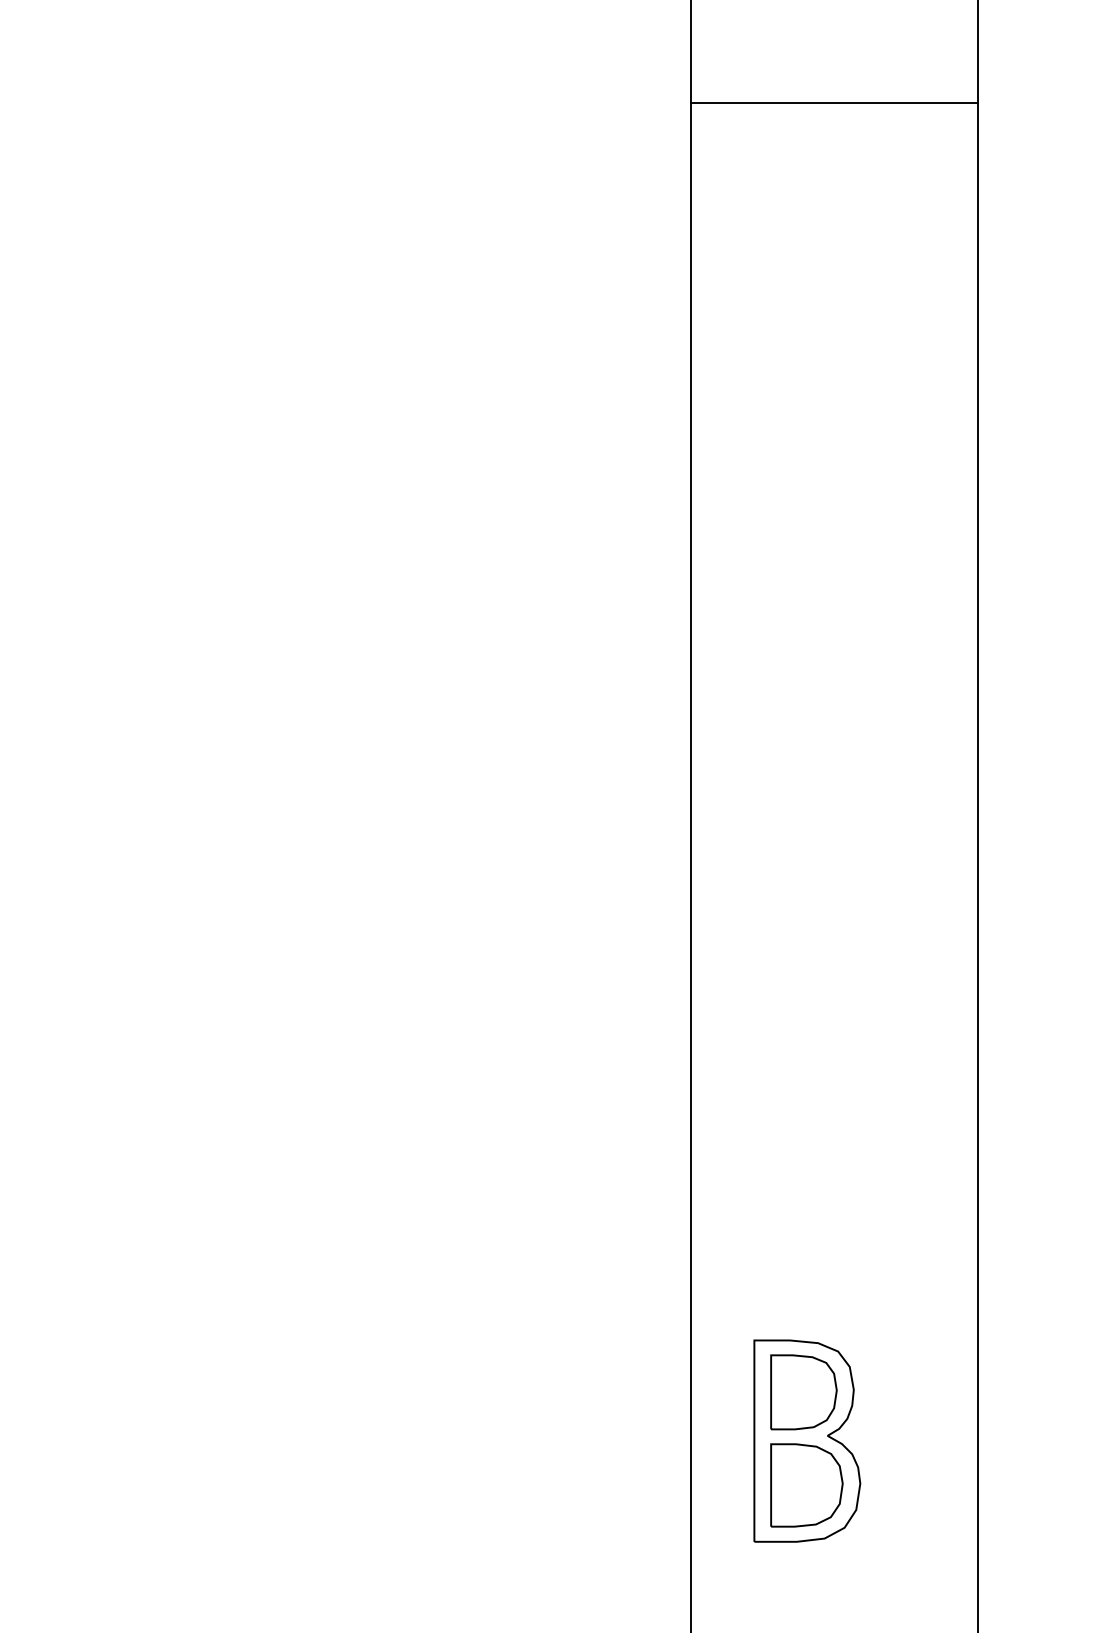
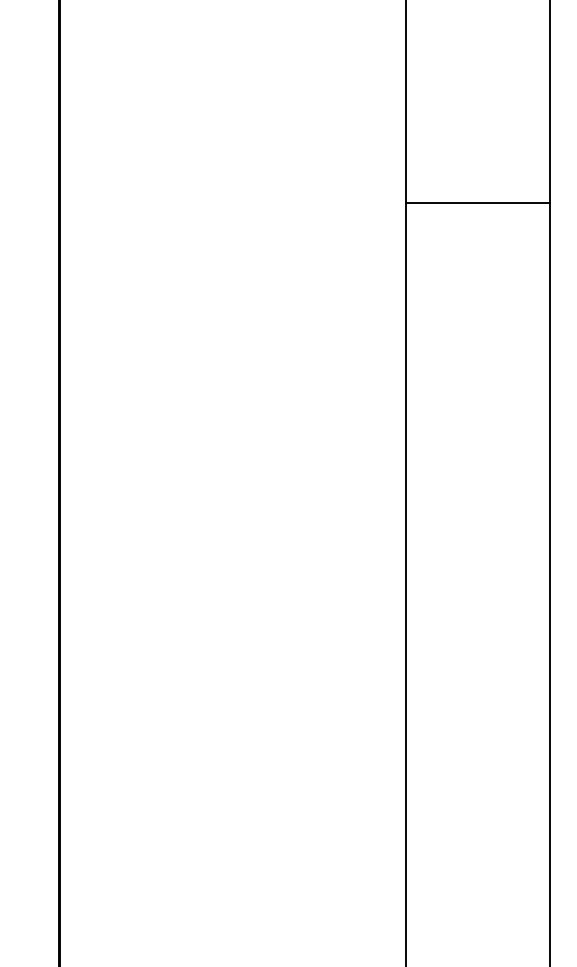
line: (833, 104) -> (477, 203), moved
part: (805, 1440) -> (463, 890), removed

